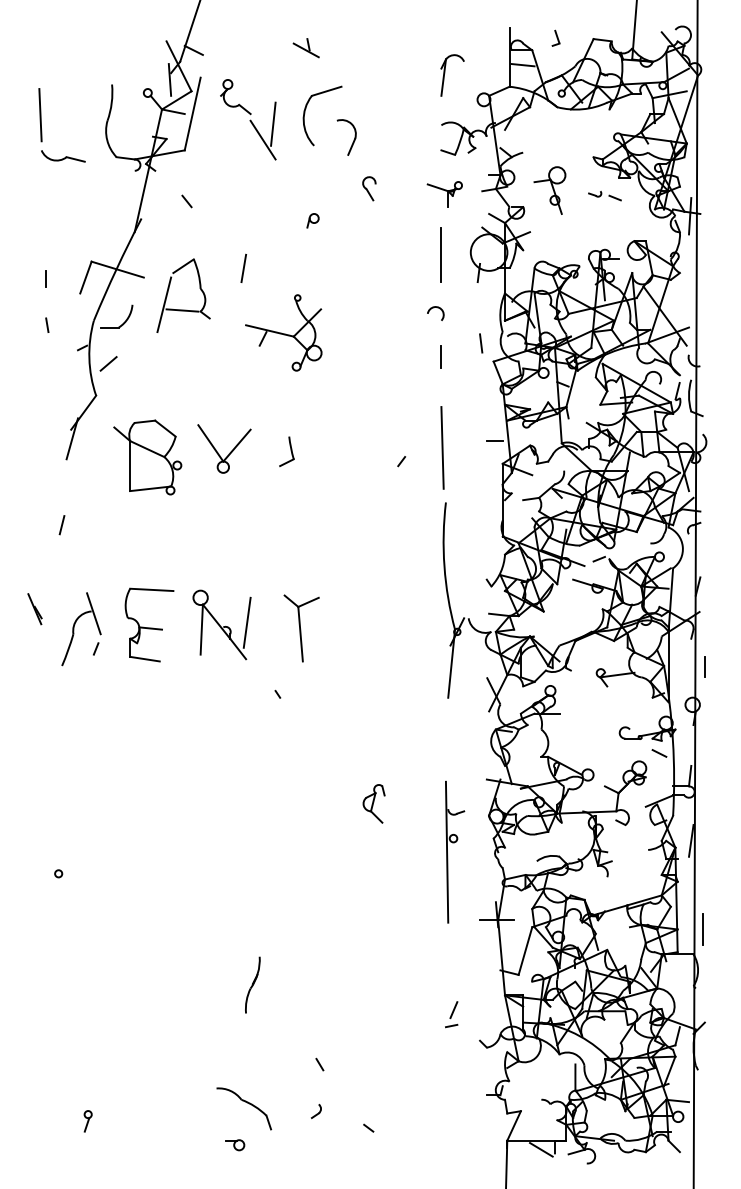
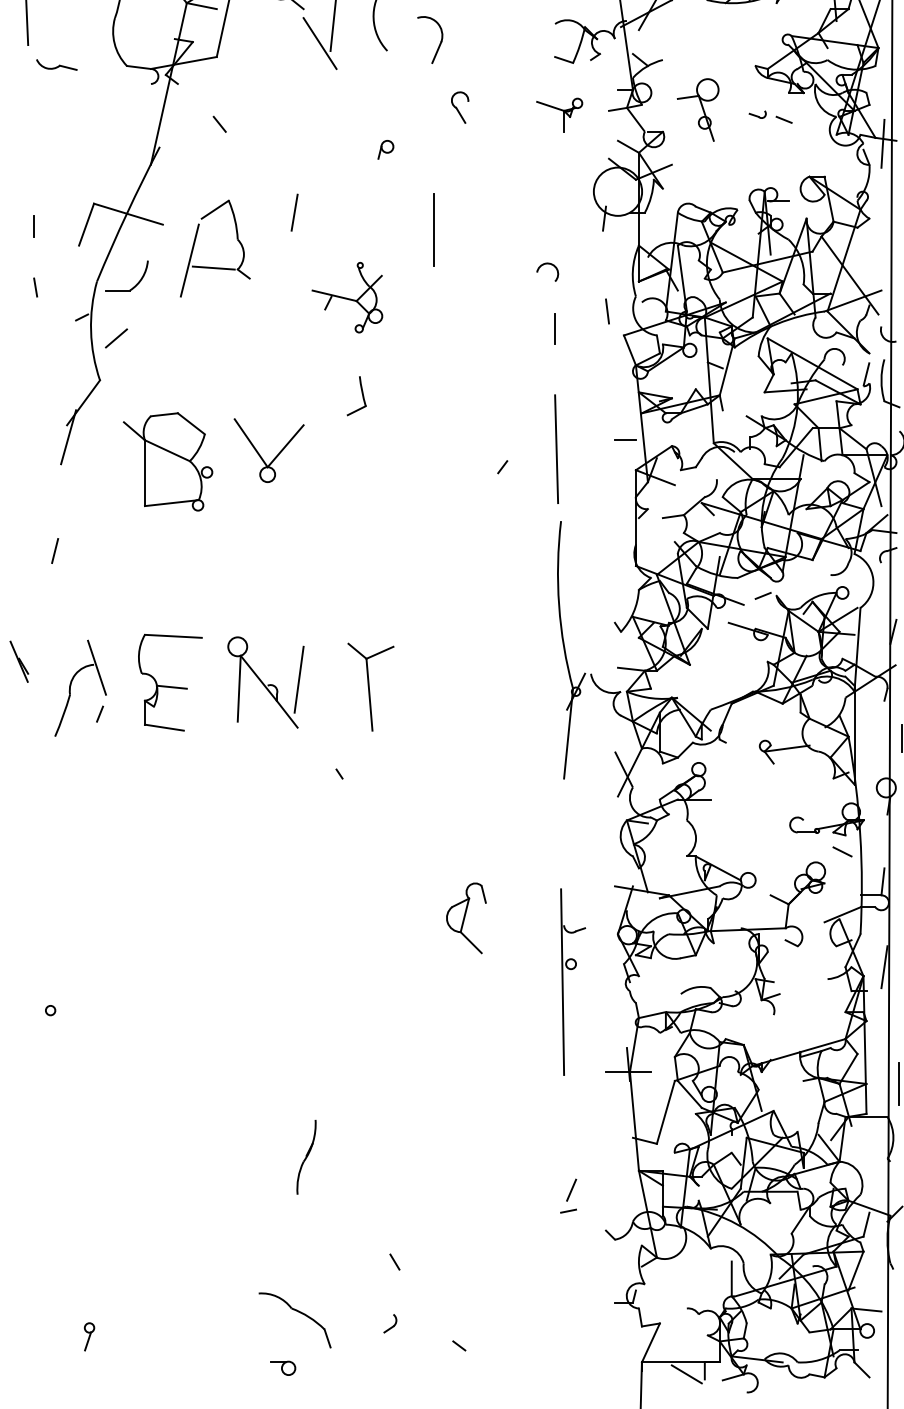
part: (63, 156) -> (56, 65), size x0.7
line: (440, 254) -> (432, 229), moved
part: (283, 332) -> (346, 297), size x0.7
part: (286, 451) -> (356, 395), moved
part: (373, 803) -> (465, 917), size x1.4

